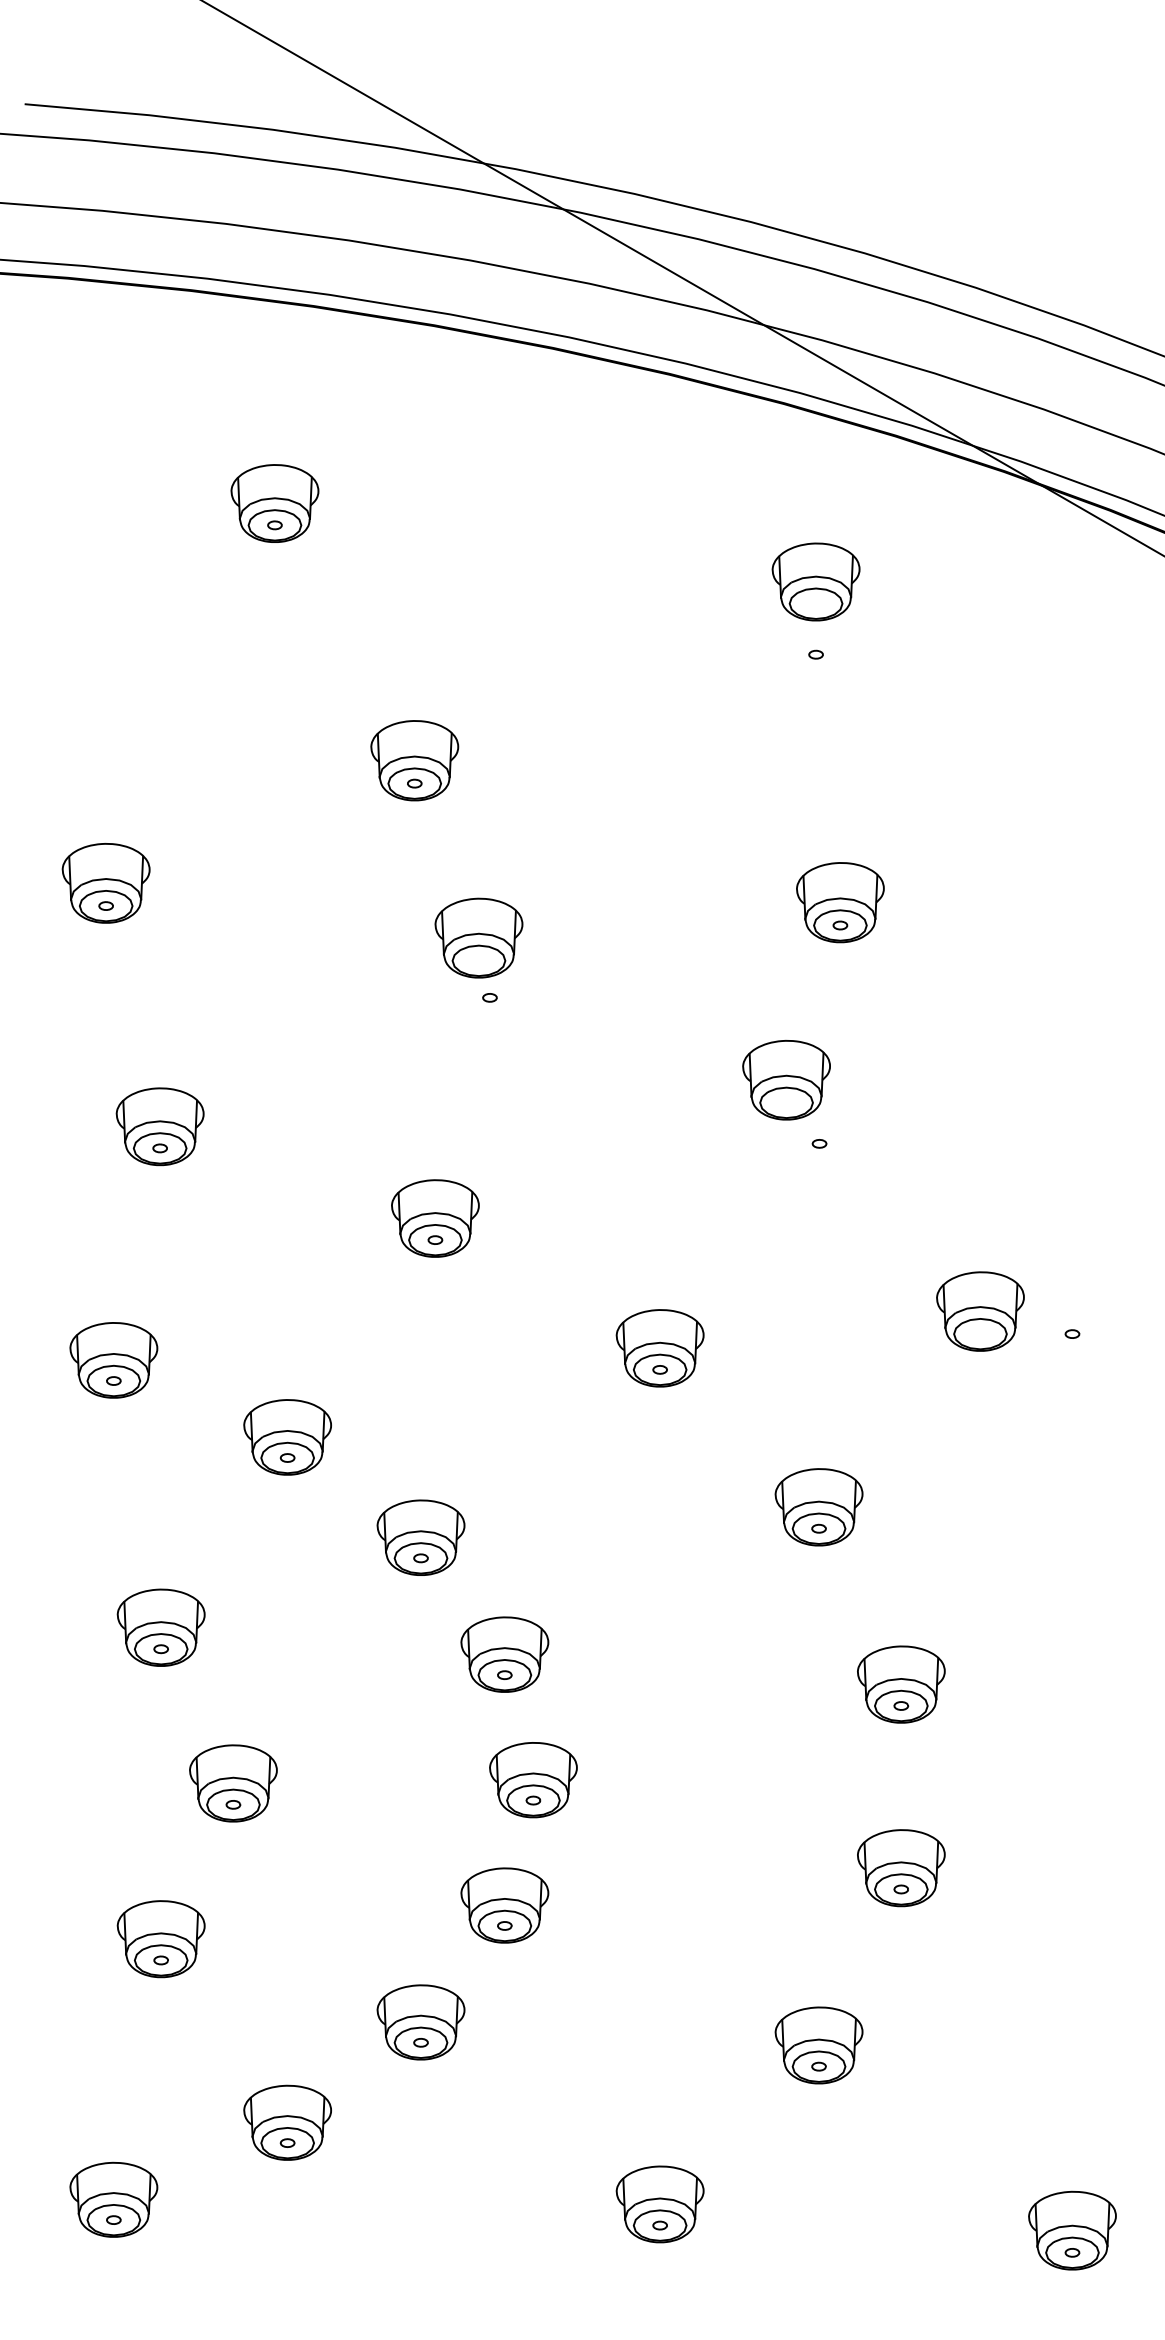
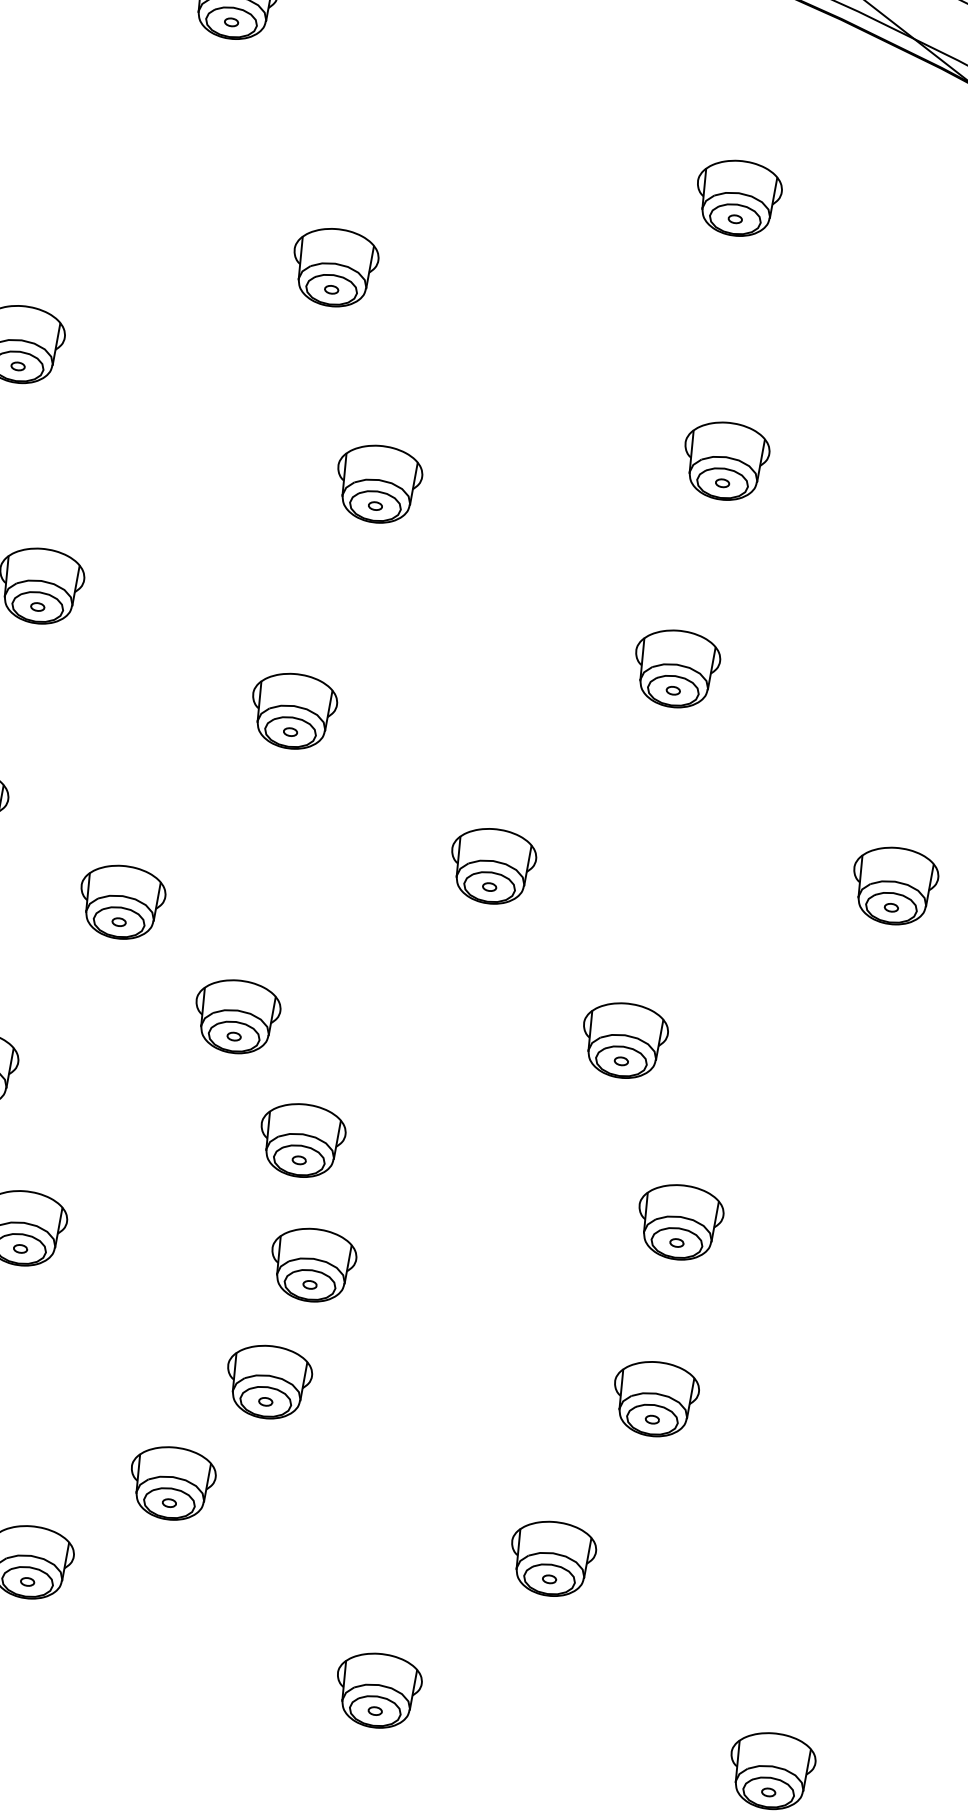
part: (815, 581) -> (737, 197), moved
part: (478, 937) -> (378, 483), moved
part: (786, 1080) -> (676, 669), moved
part: (980, 1311) -> (894, 885), moved

